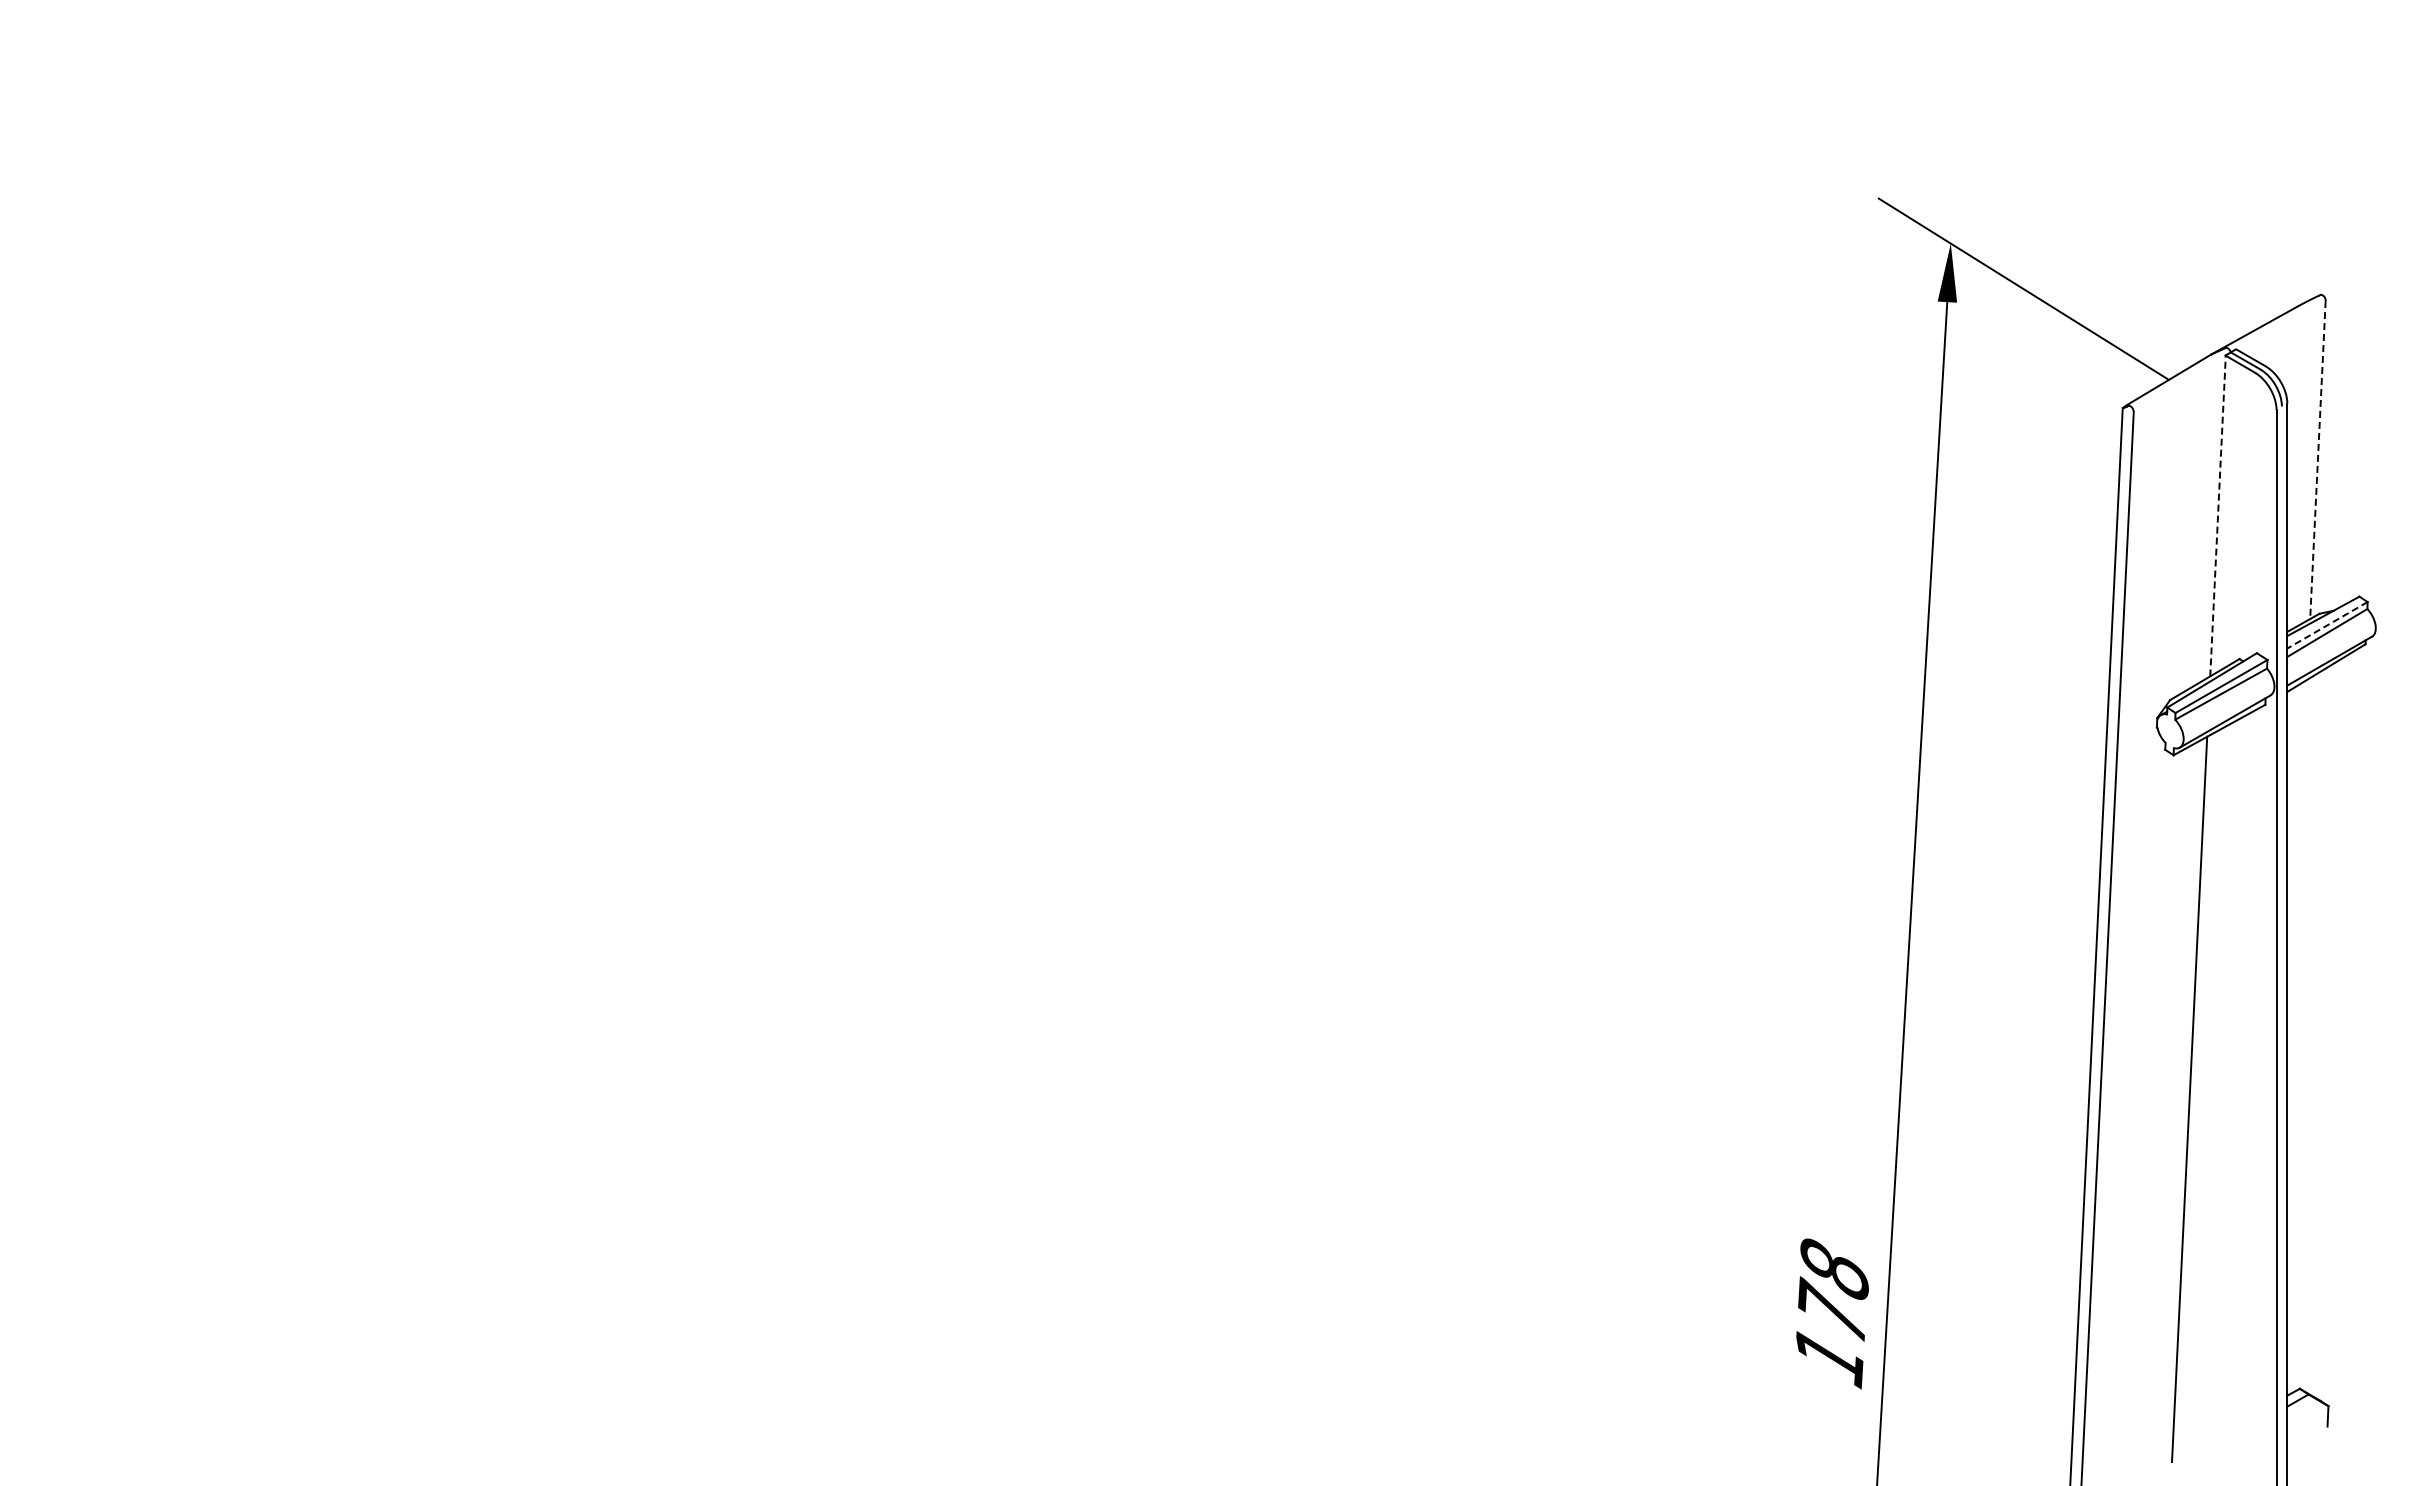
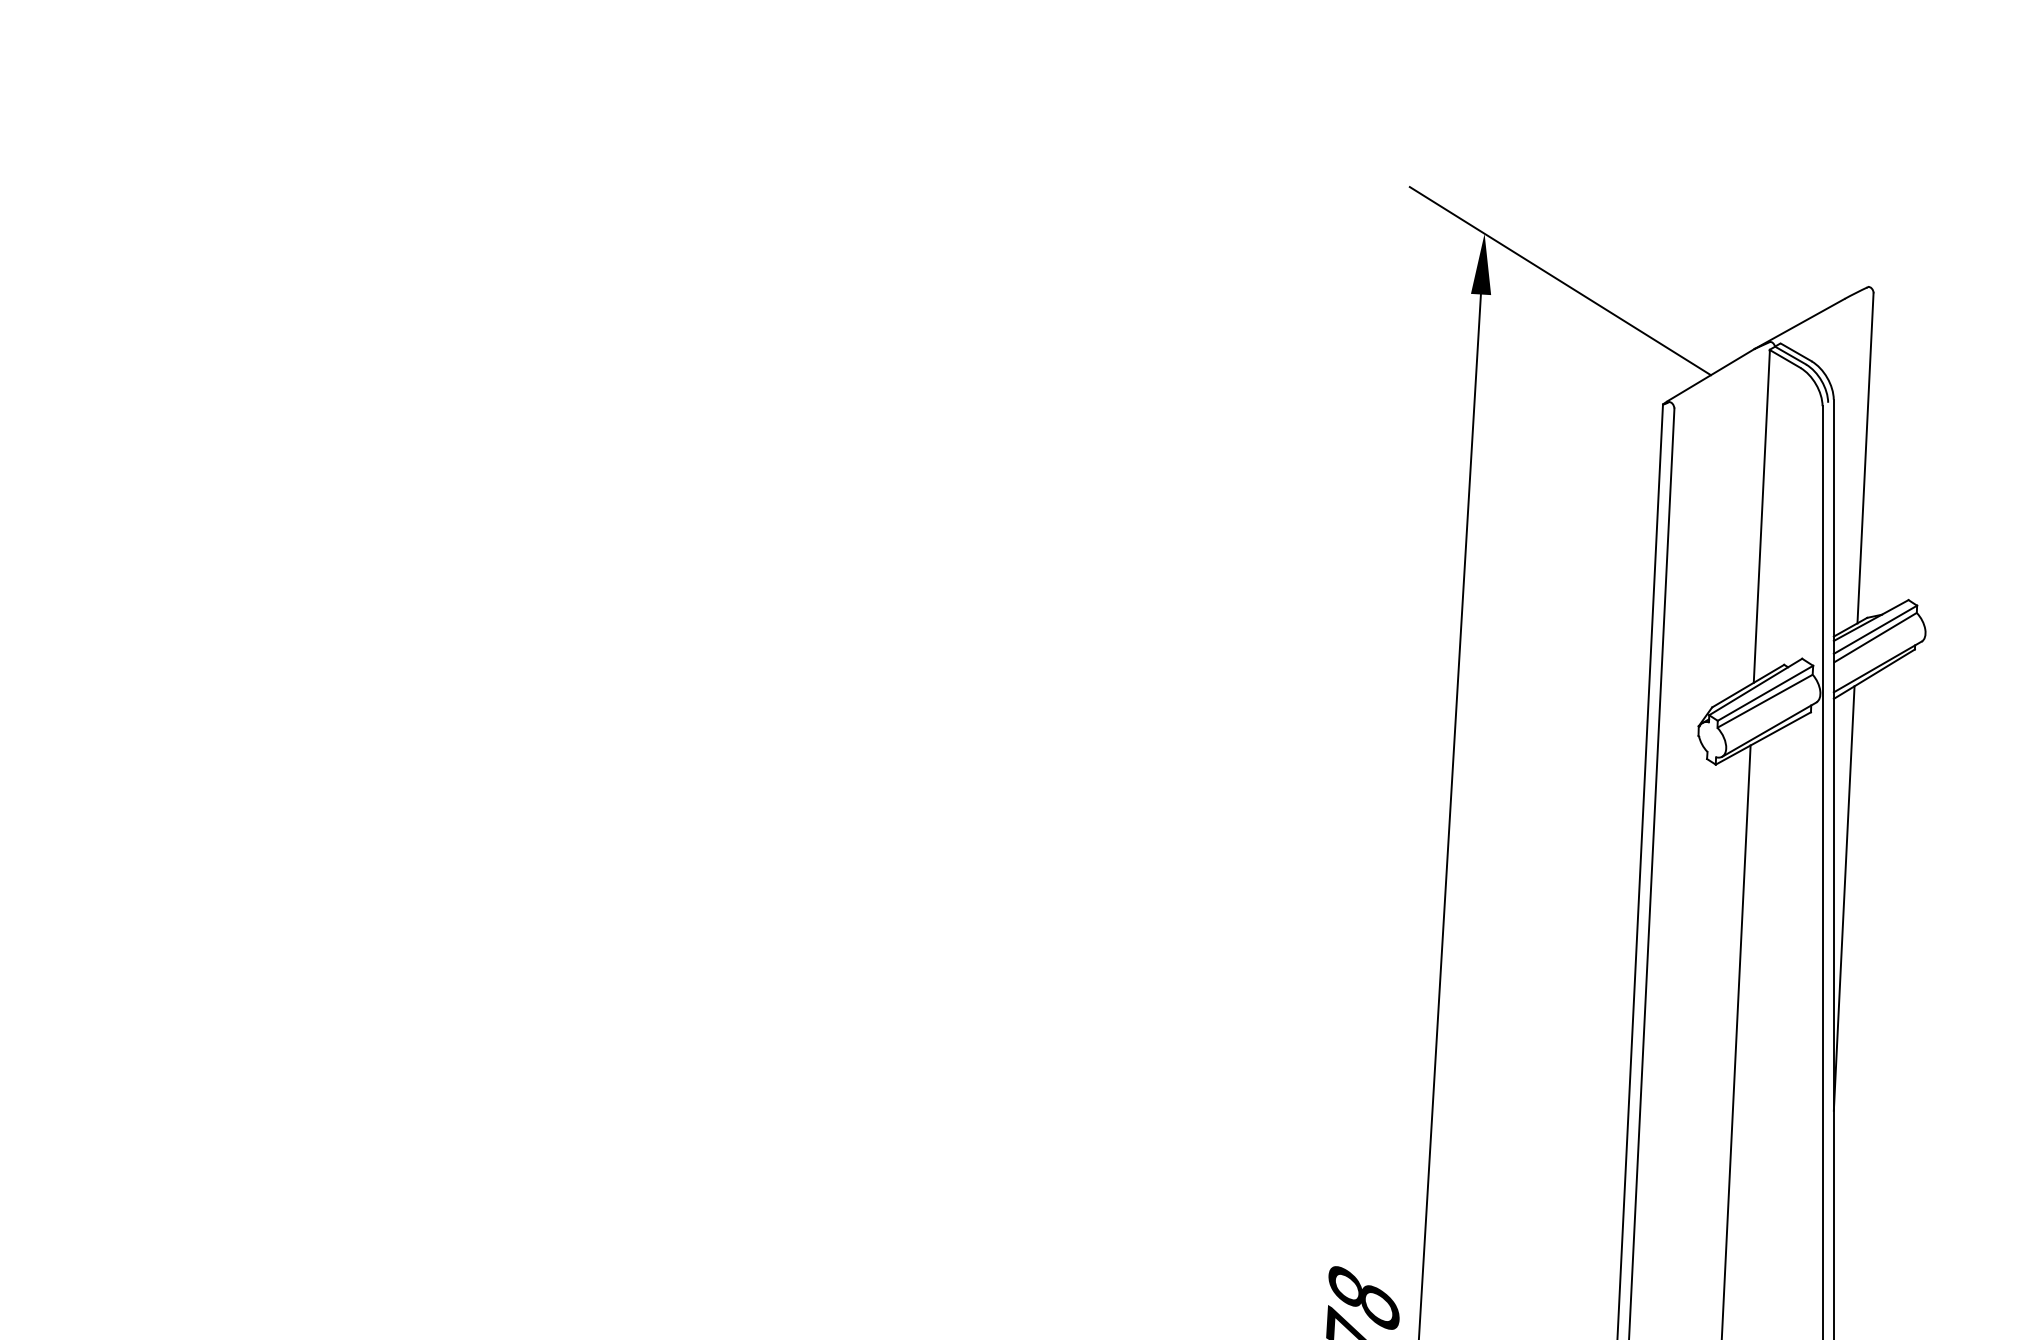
line: (2317, 460) -> (1865, 458), dashed -> solid
line: (2217, 516) -> (1761, 516), dashed -> solid
line: (2327, 625) -> (1875, 630), dashed -> solid
line: (2297, 883) -> (1844, 897), added

